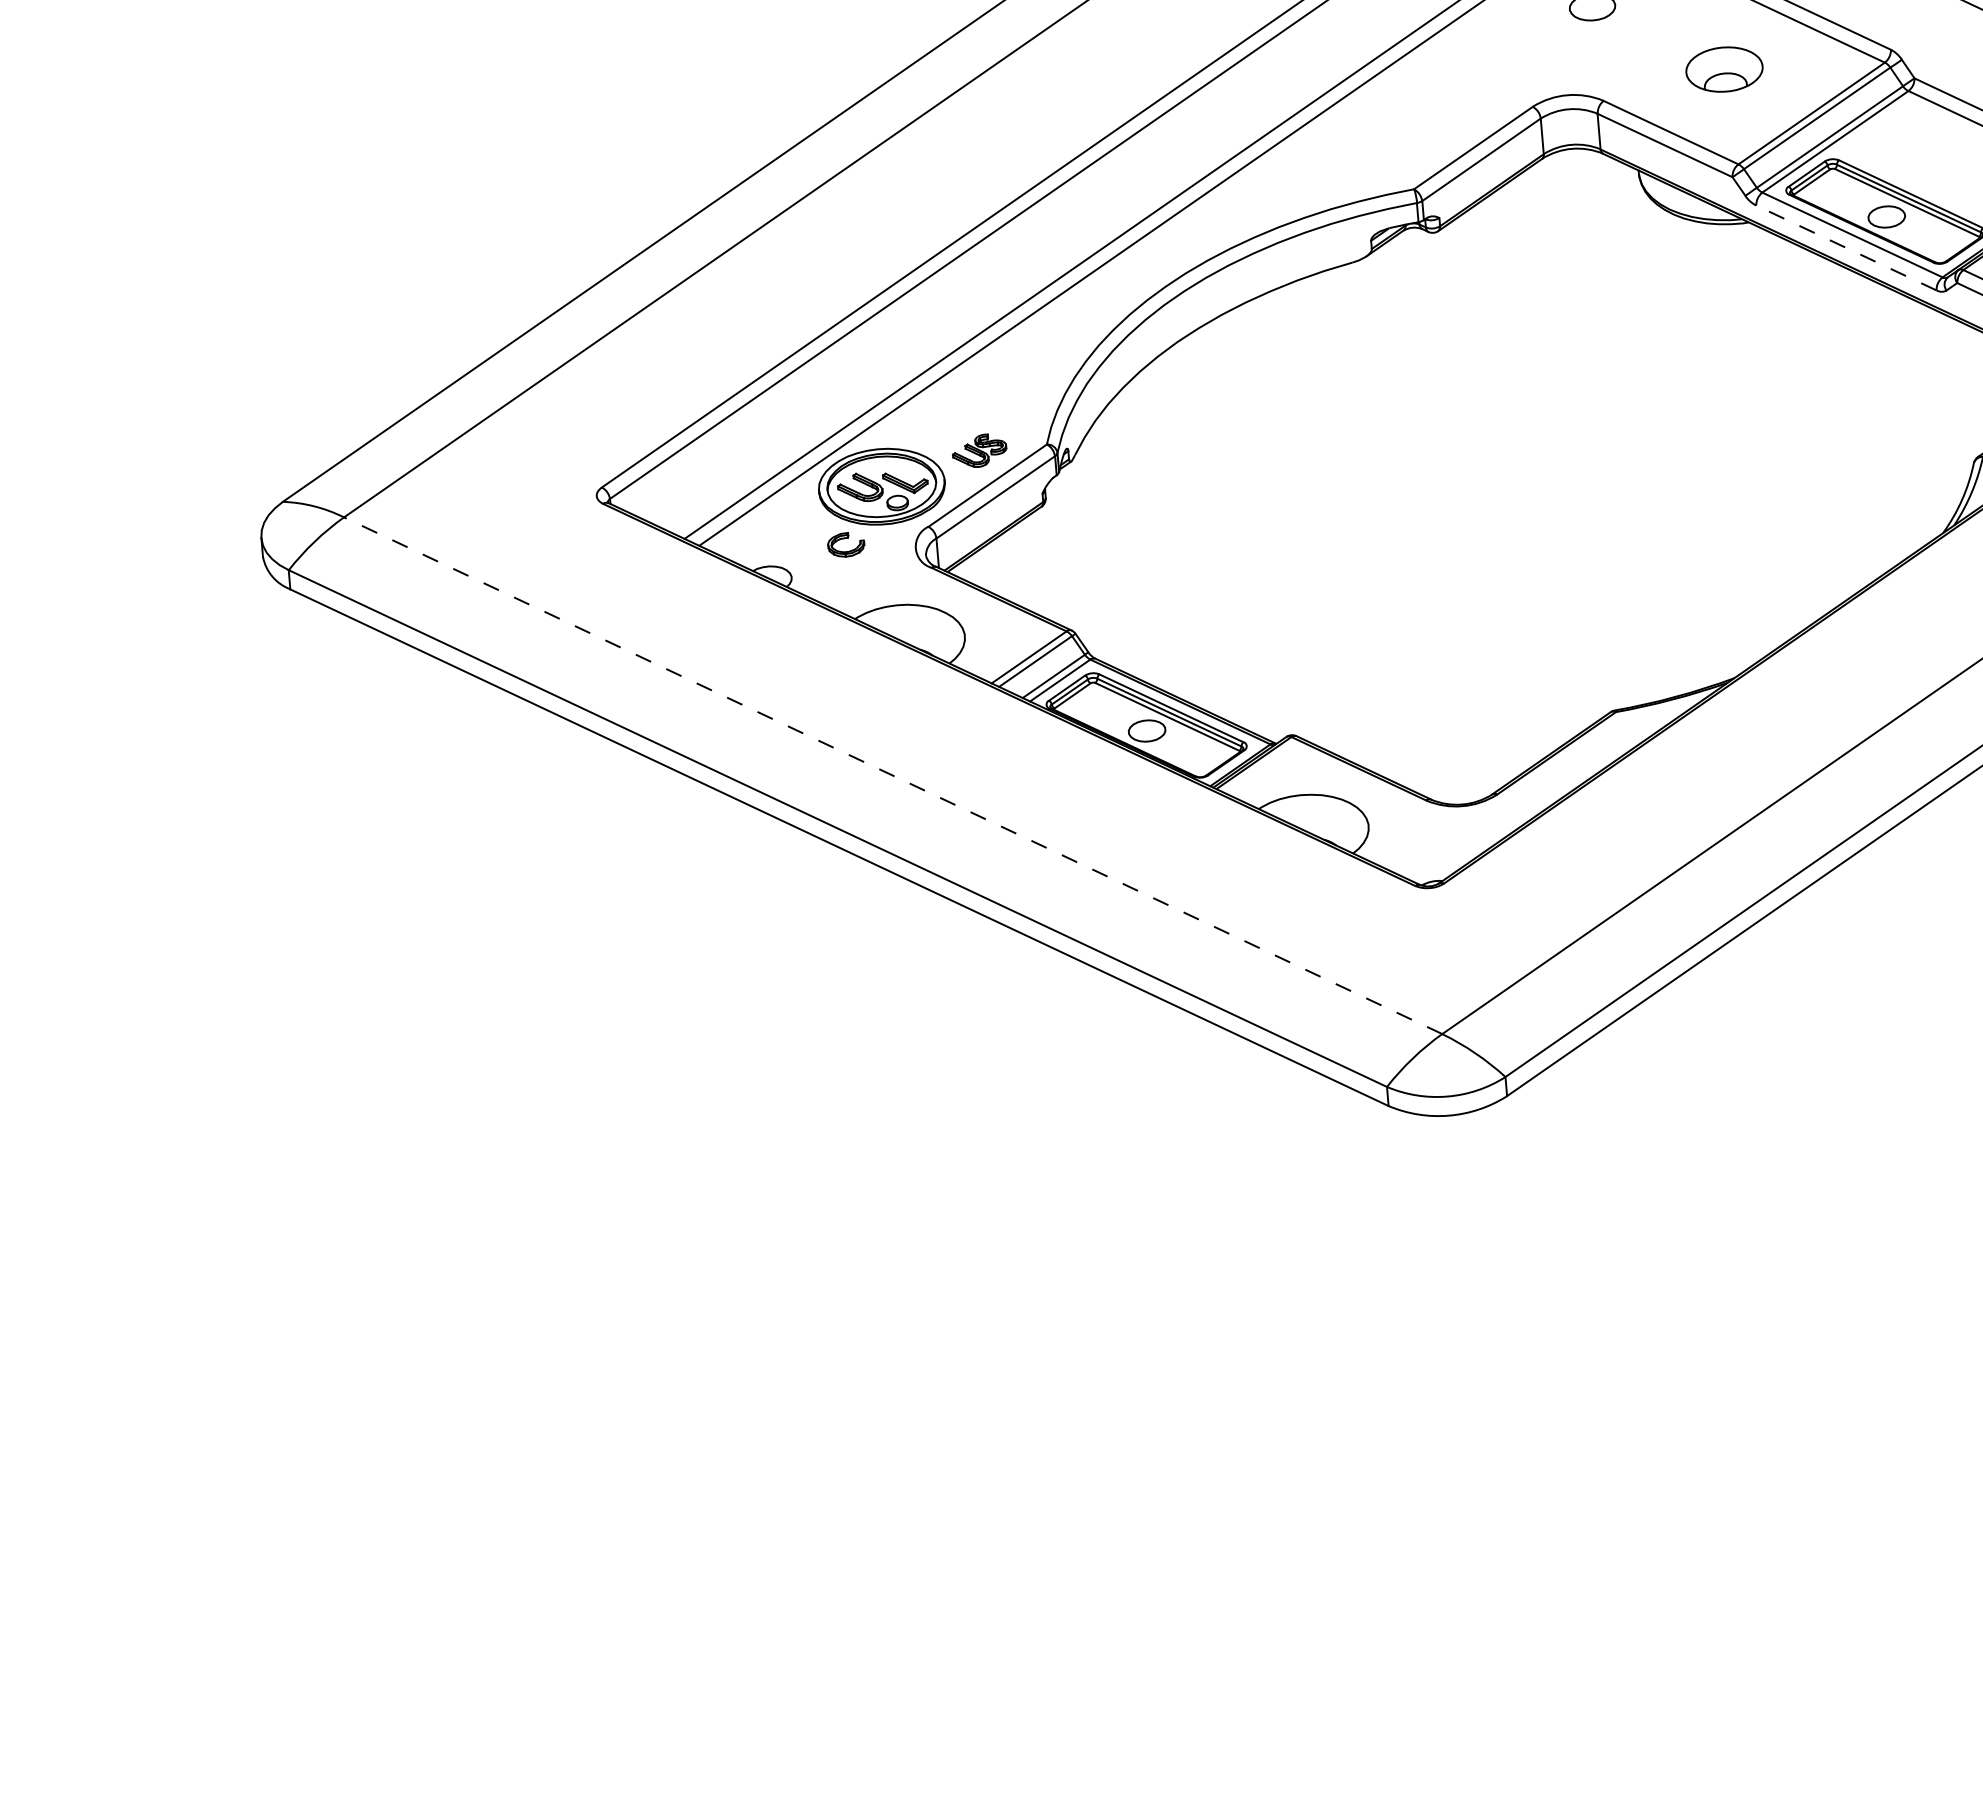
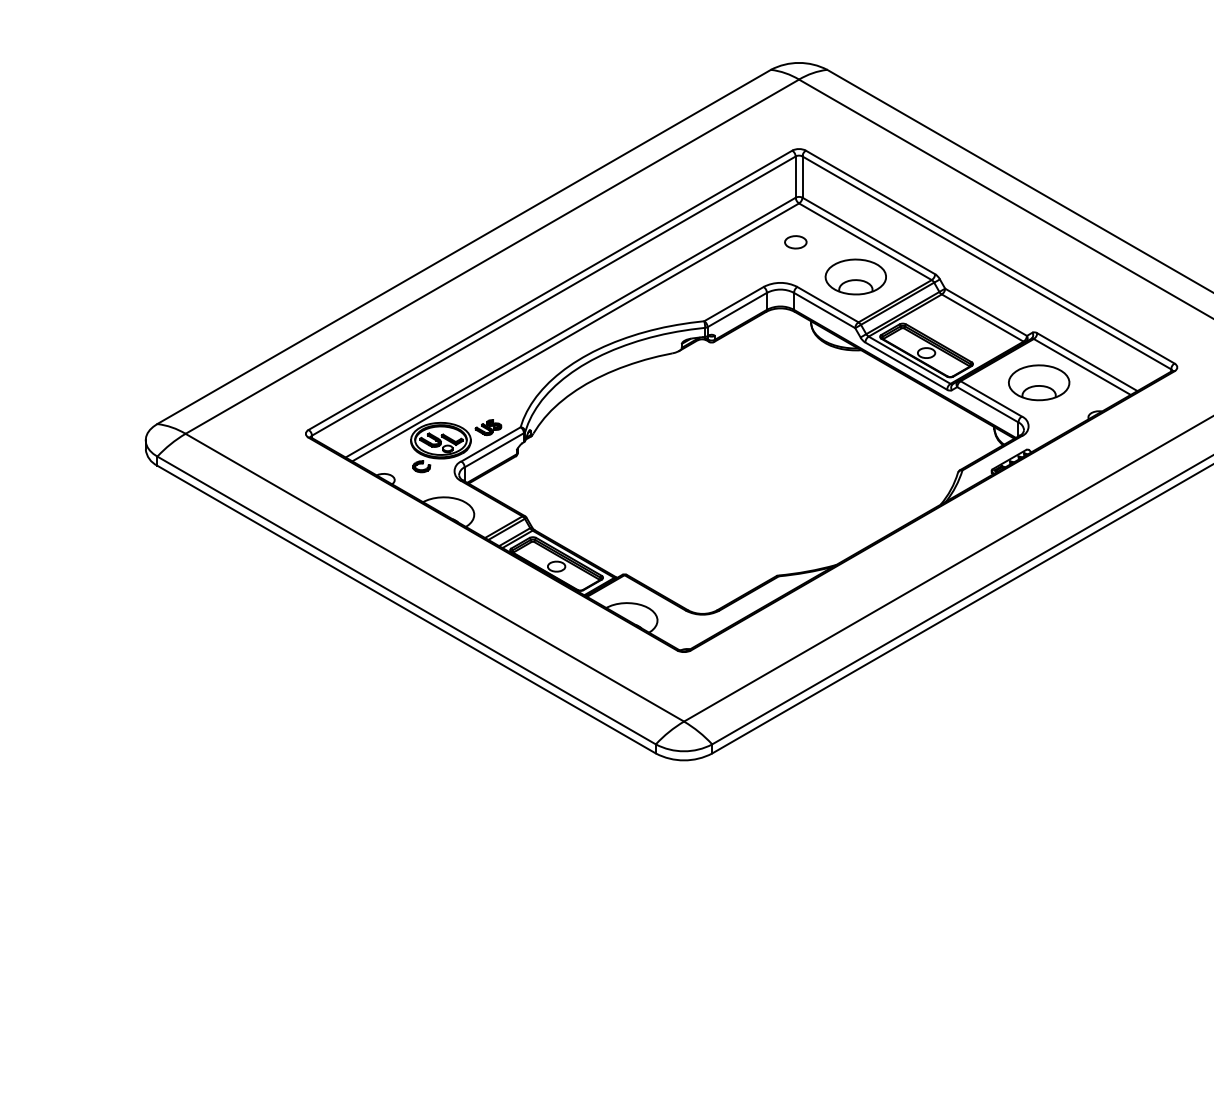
part: (1723, 68) -> (855, 276), size x1.67
line: (1844, 246) -> (905, 365), dashed -> solid
line: (892, 775) -> (434, 577), dashed -> solid

